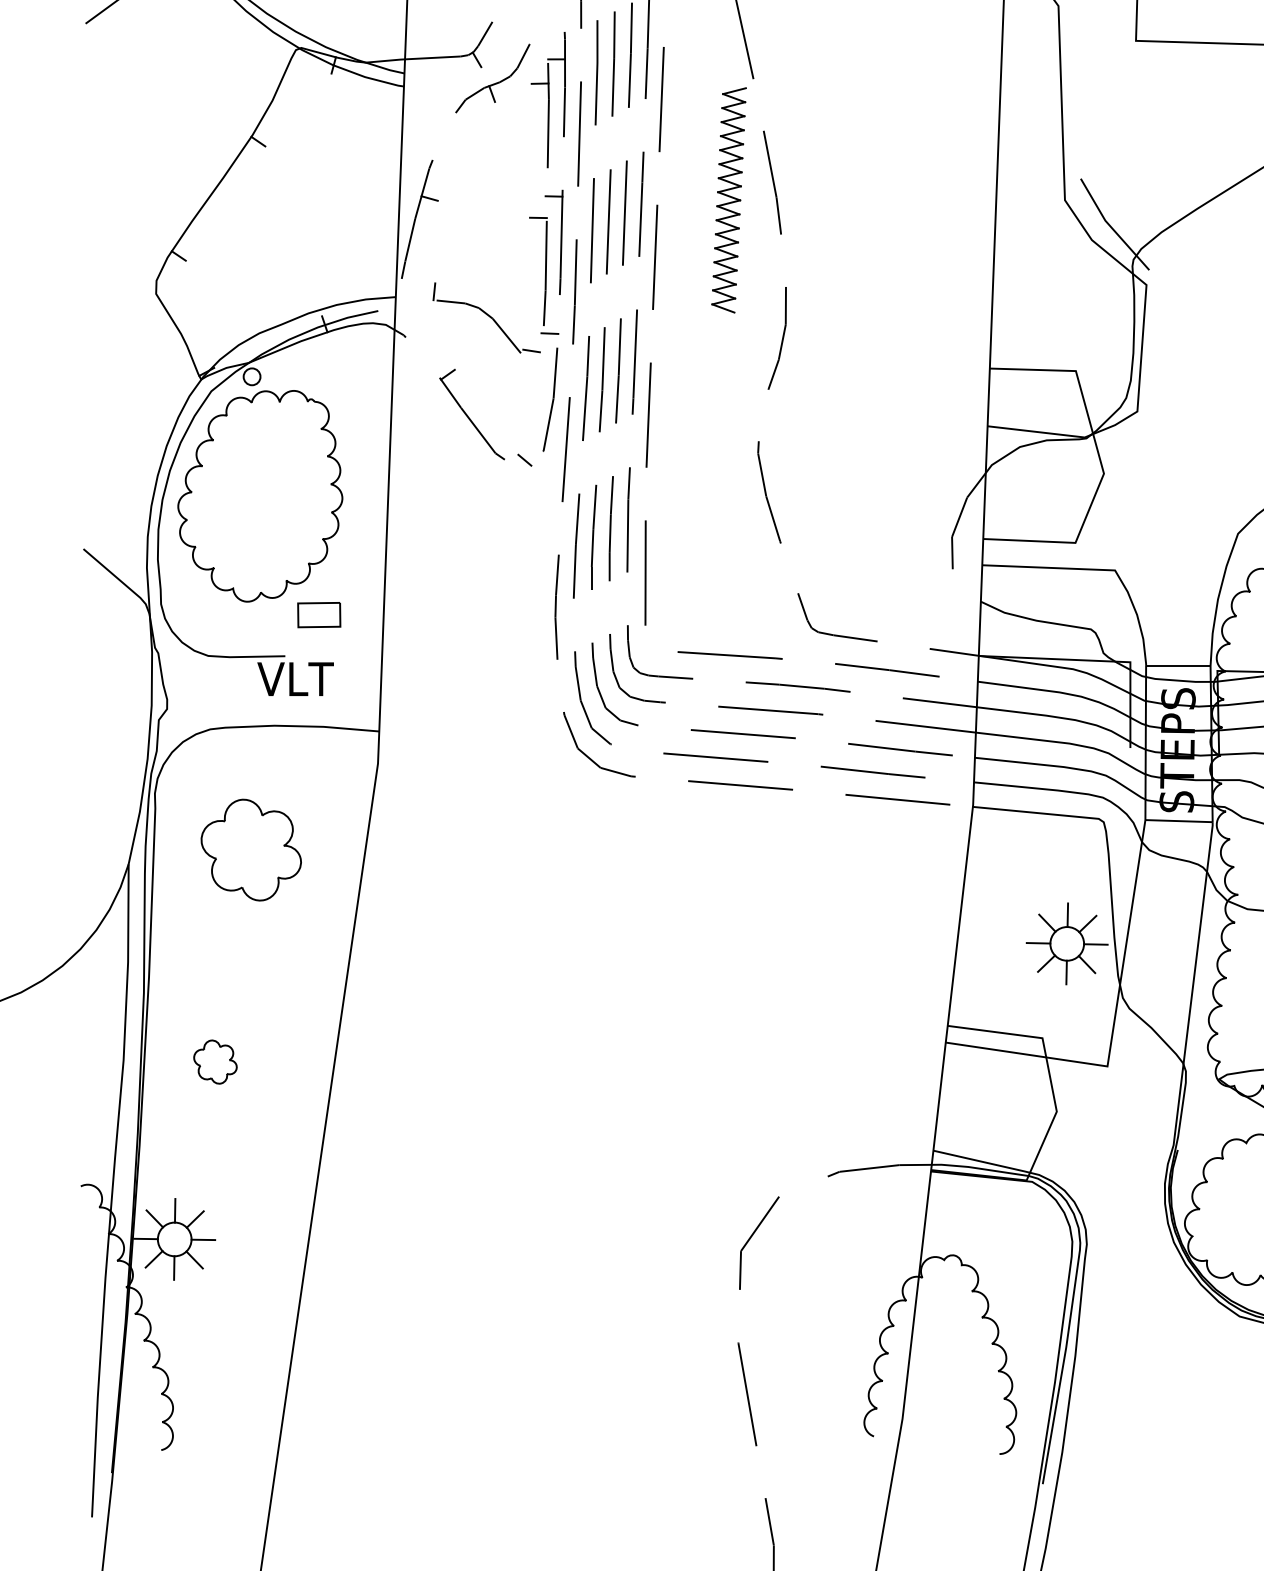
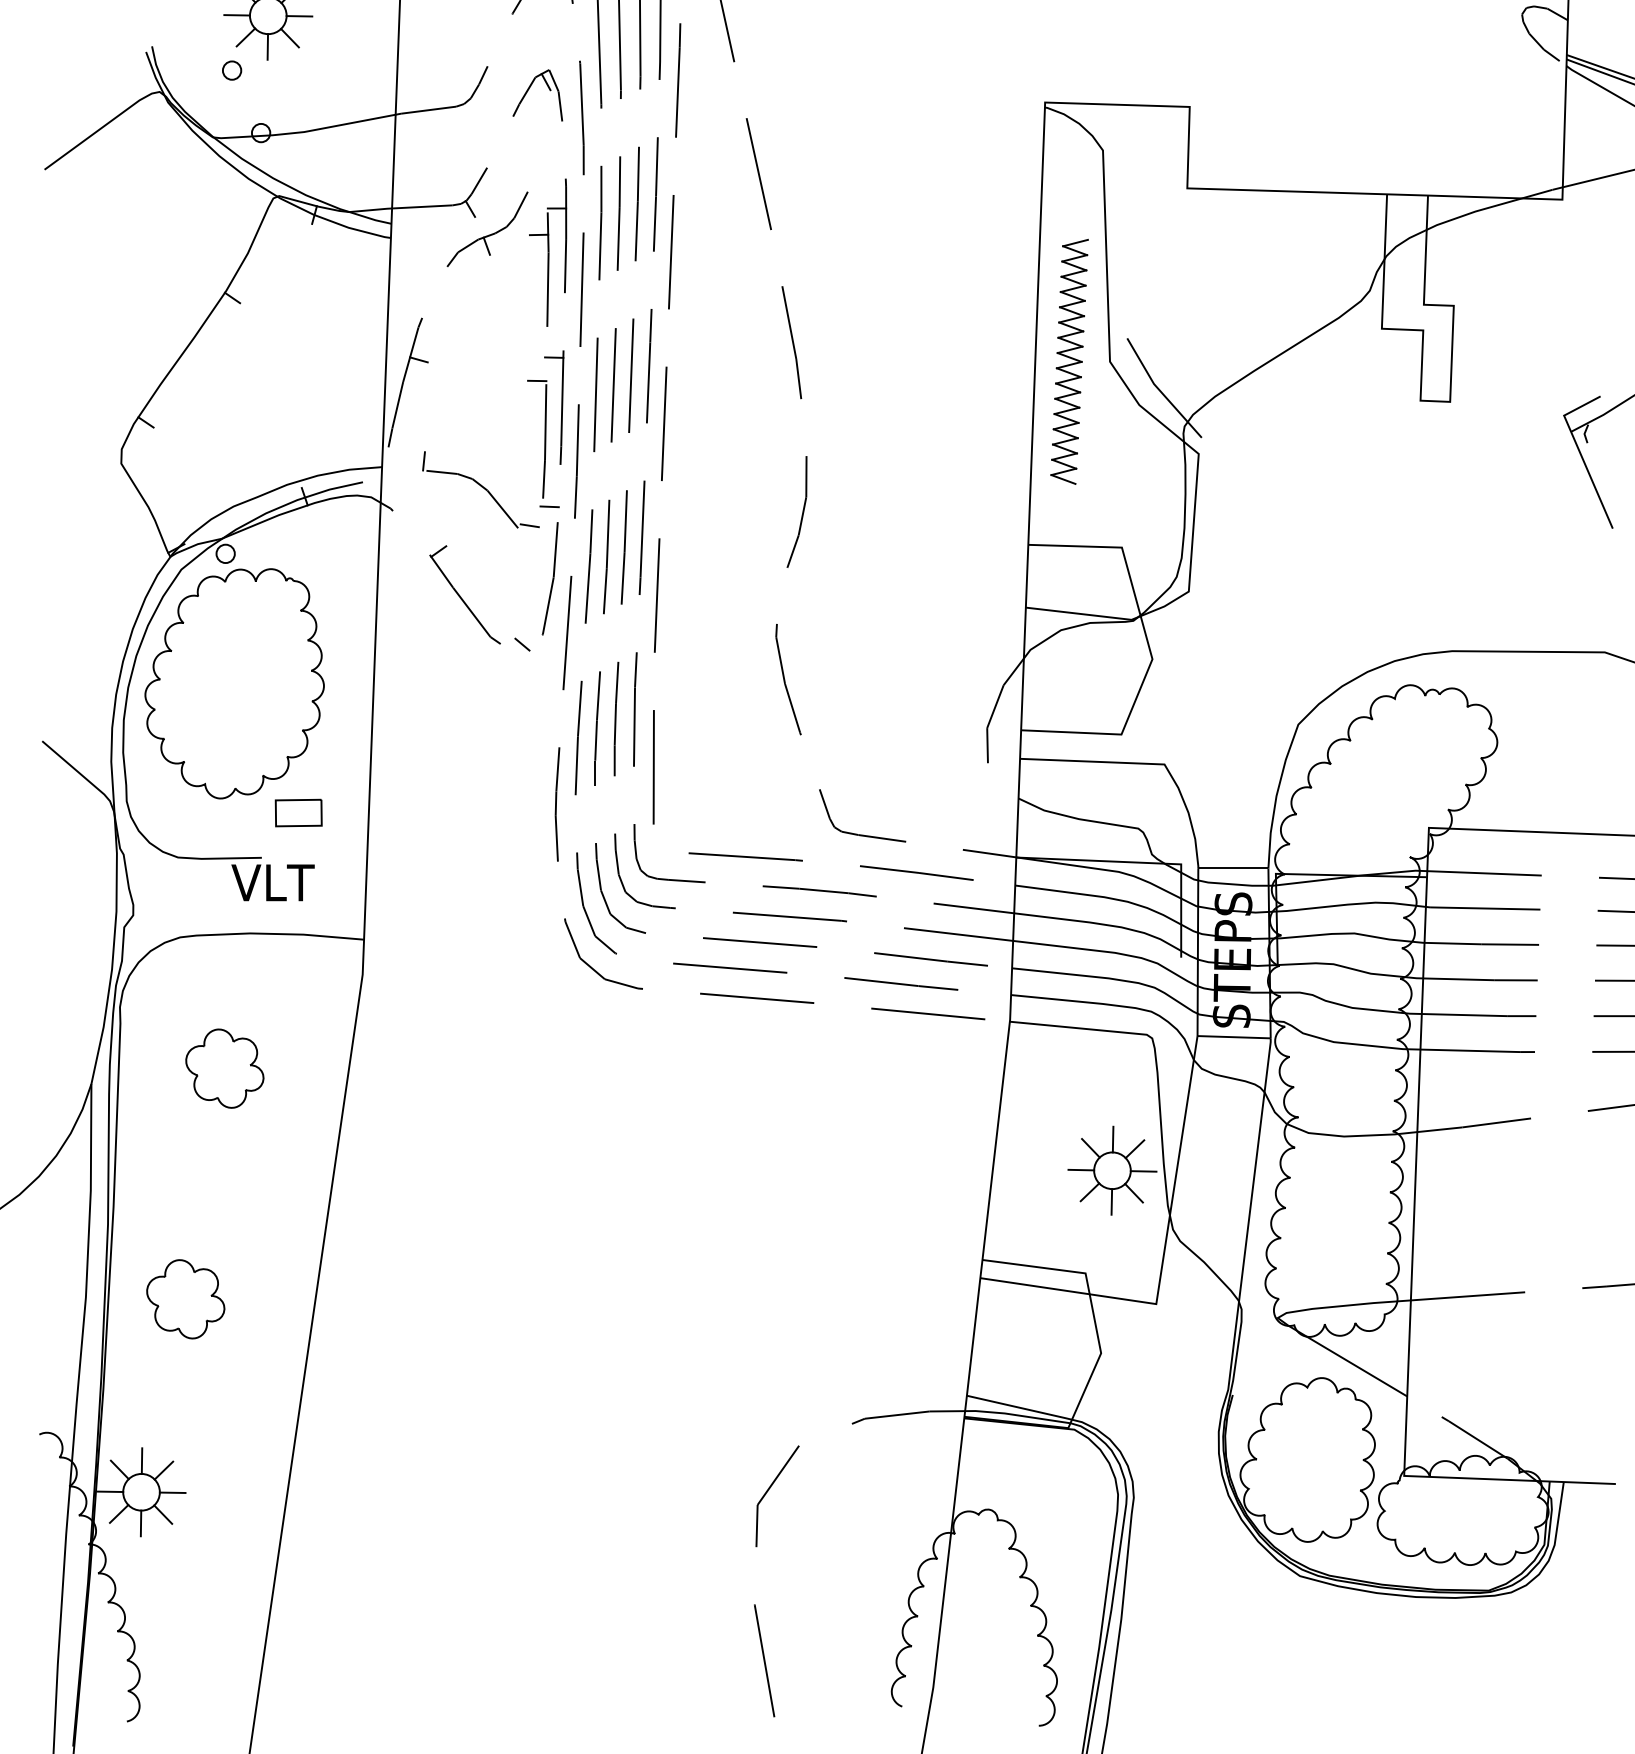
part: (728, 200) -> (1069, 361), moved
part: (250, 849) -> (224, 1068), size x0.71
part: (215, 1062) -> (185, 1299), size x1.67

